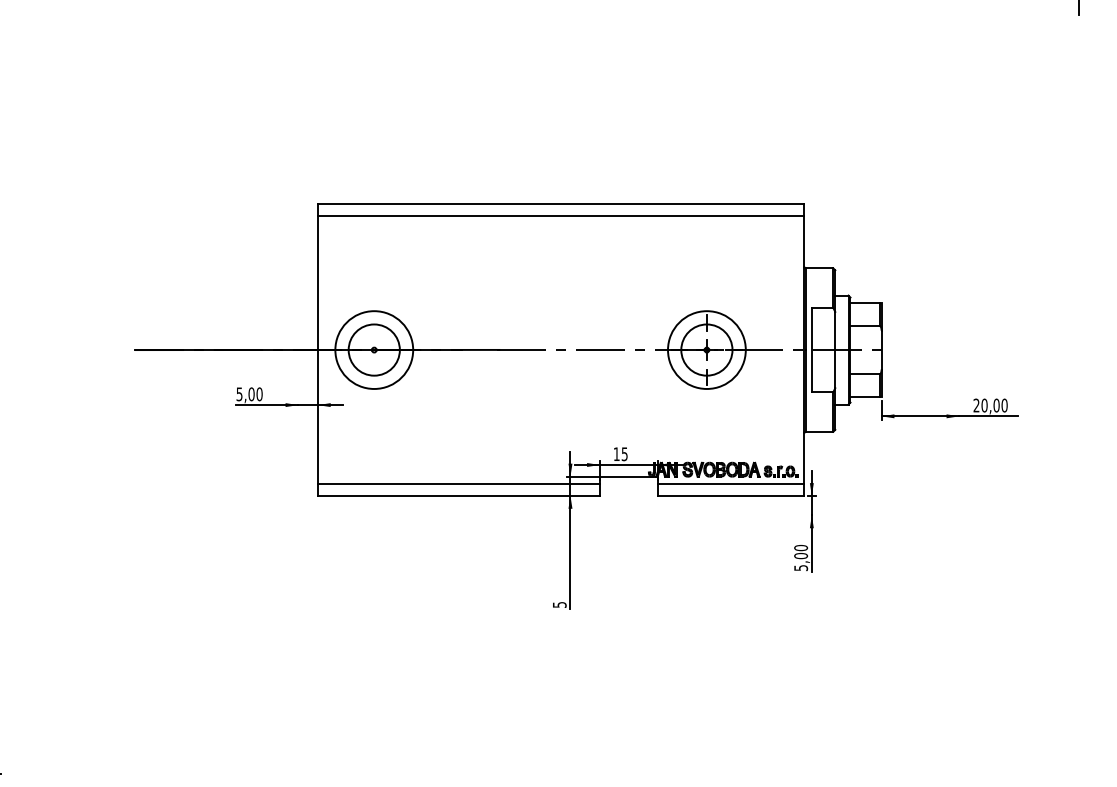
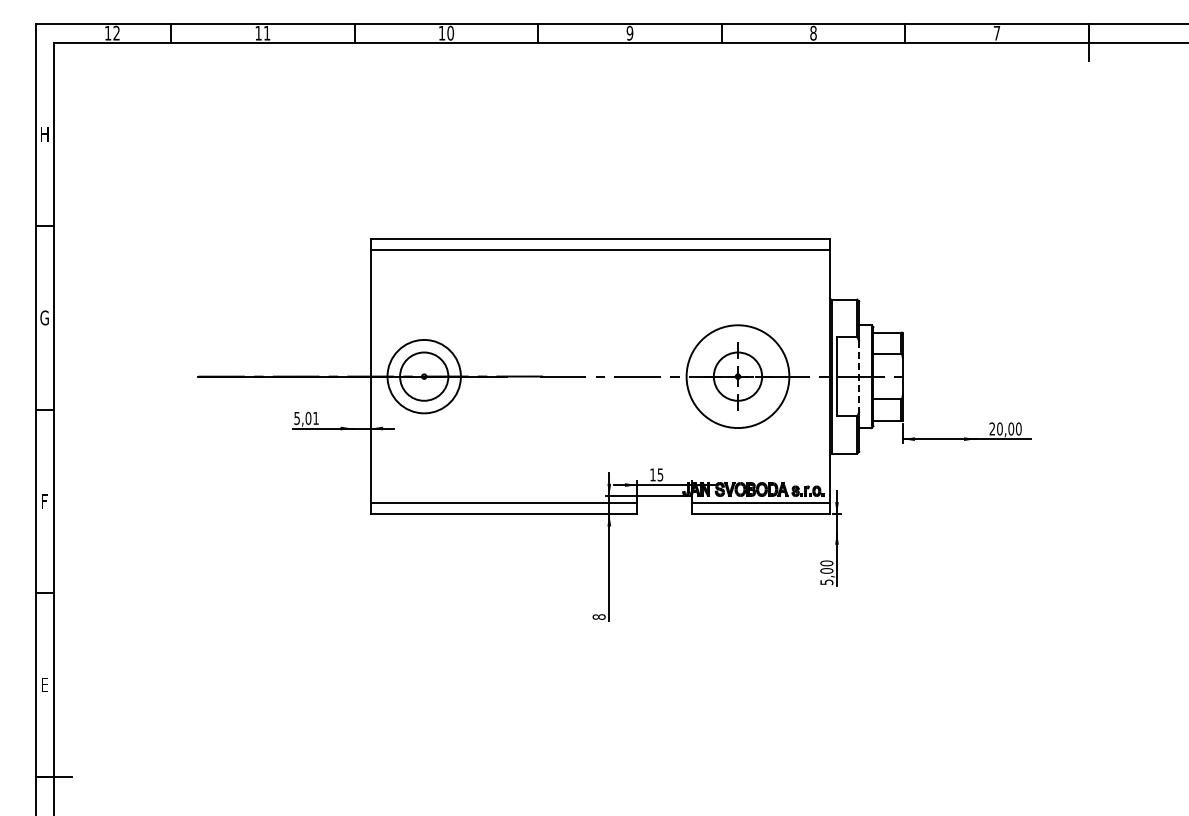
circle: (706, 349) -> (737, 376), size x1.4
line: (835, 350) -> (859, 377), solid -> dashed
text: (259, 393) -> (315, 417), 5,00 -> 5,01
text: (559, 604) -> (598, 616), 5 -> 8

